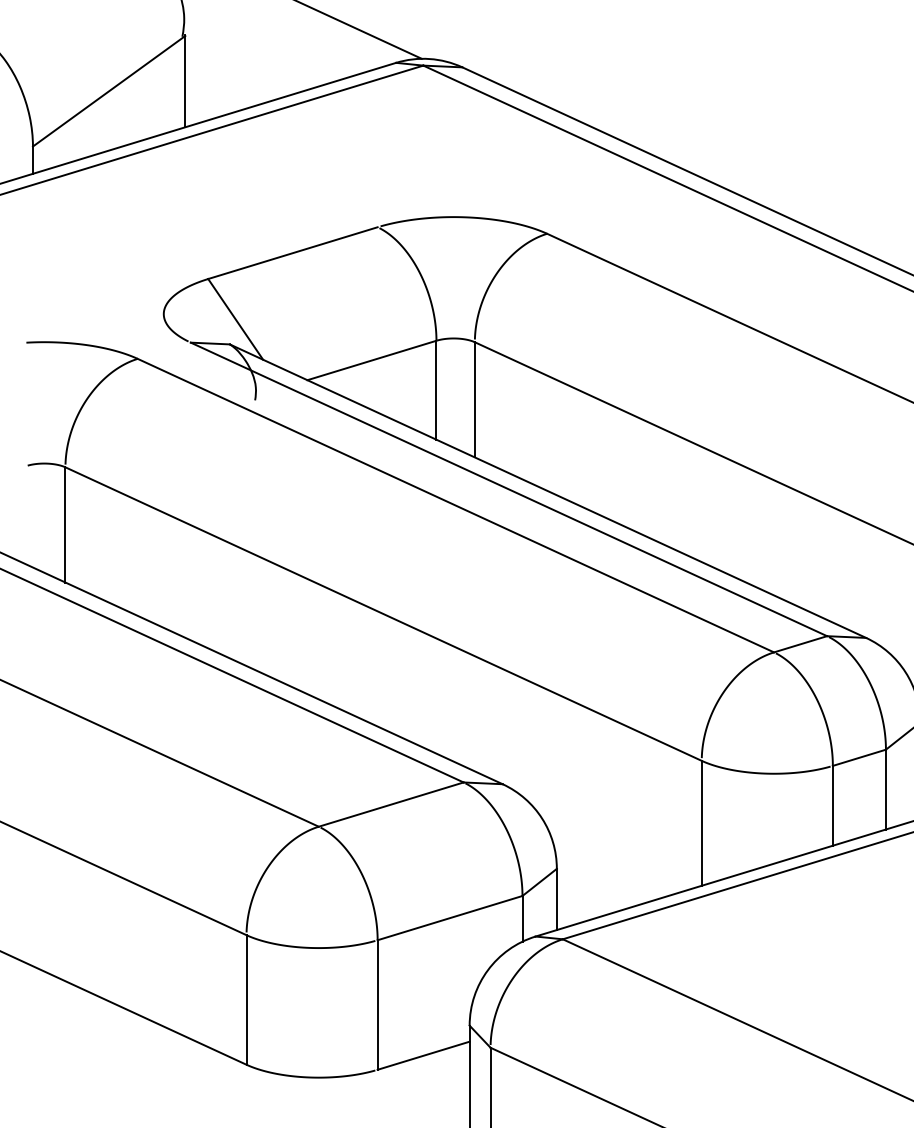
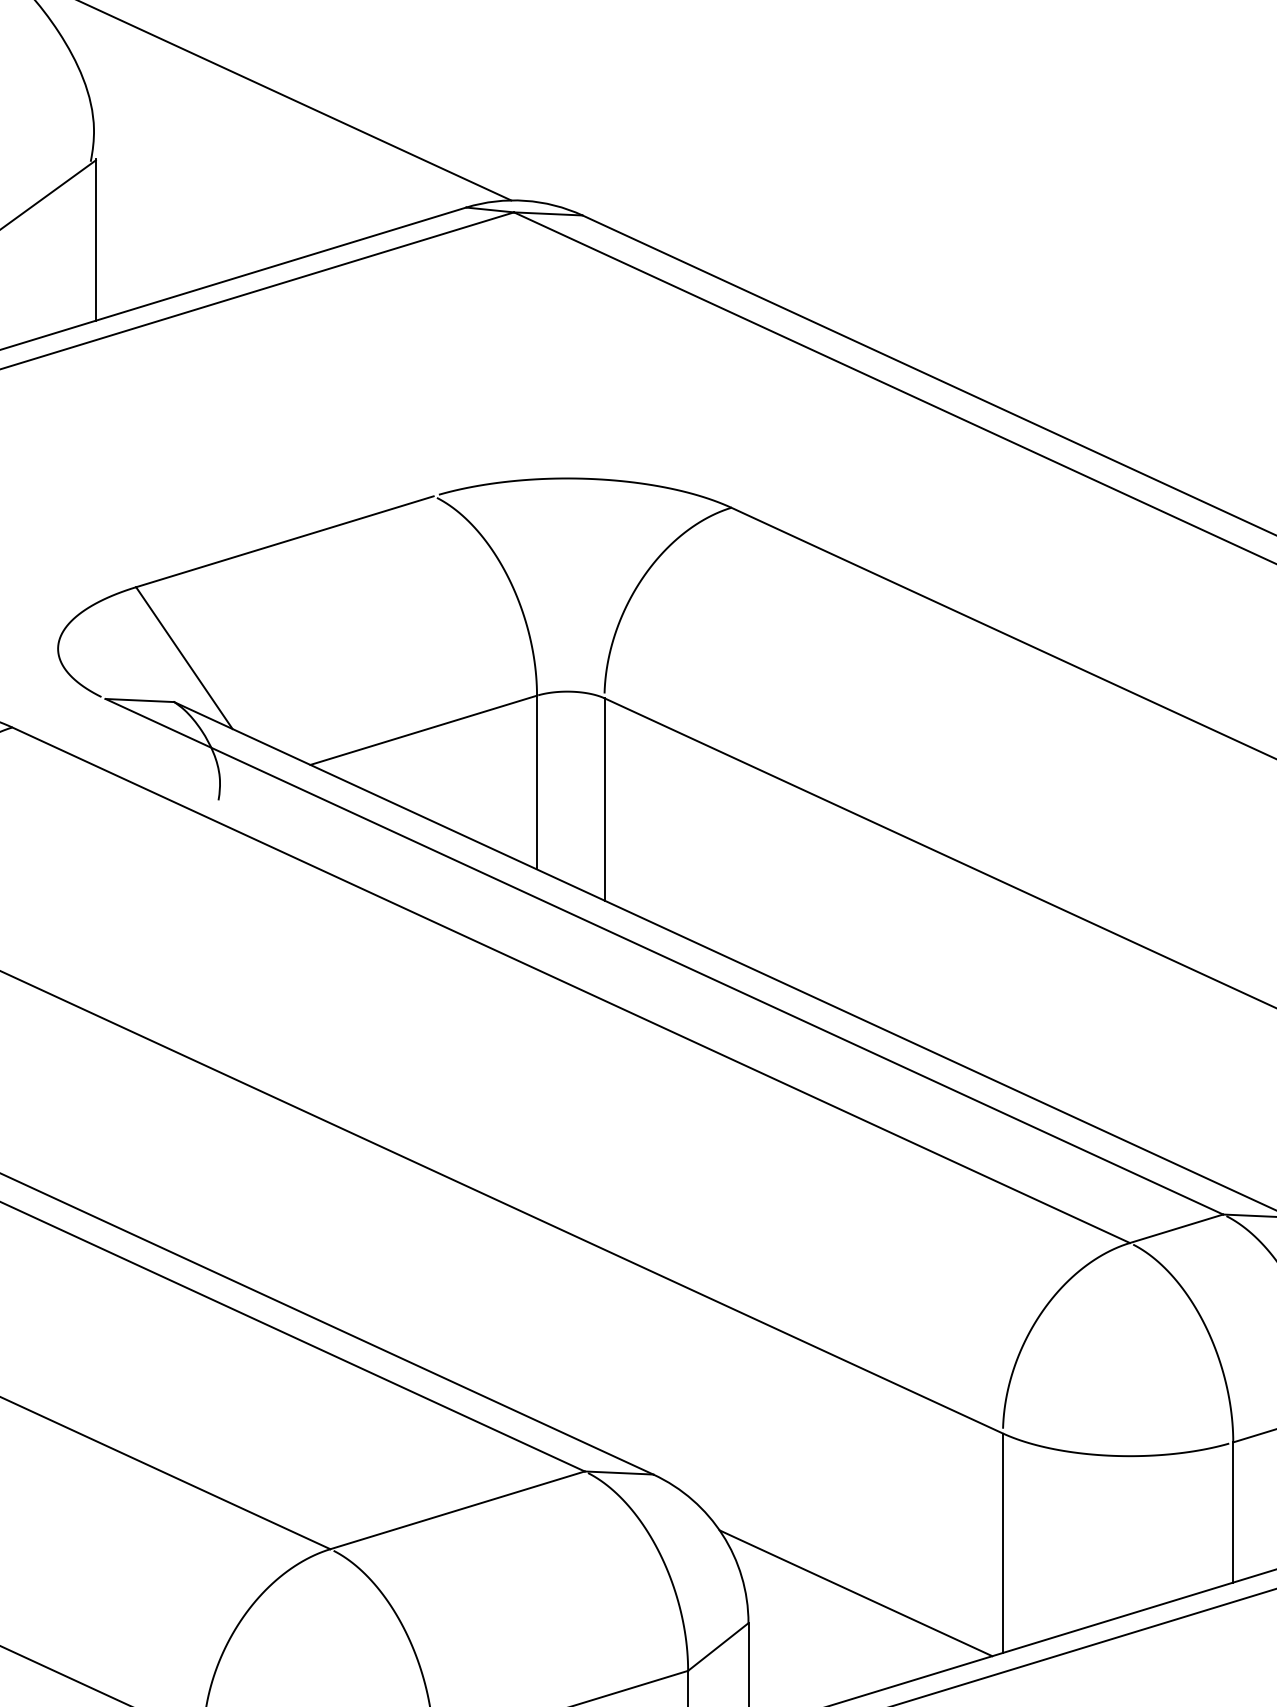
line: (617, 851) -> (854, 1592), added

